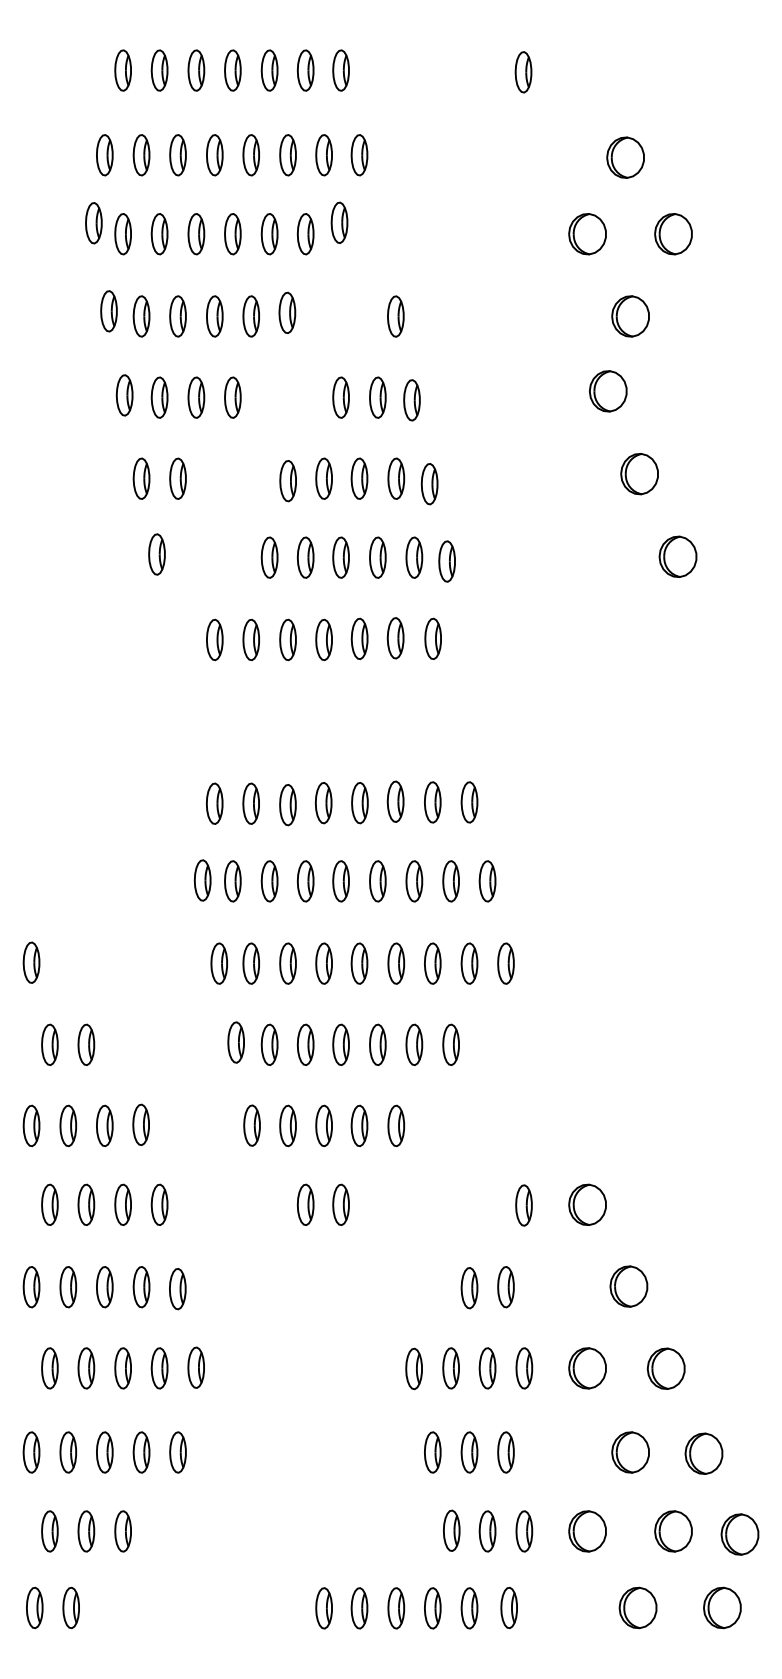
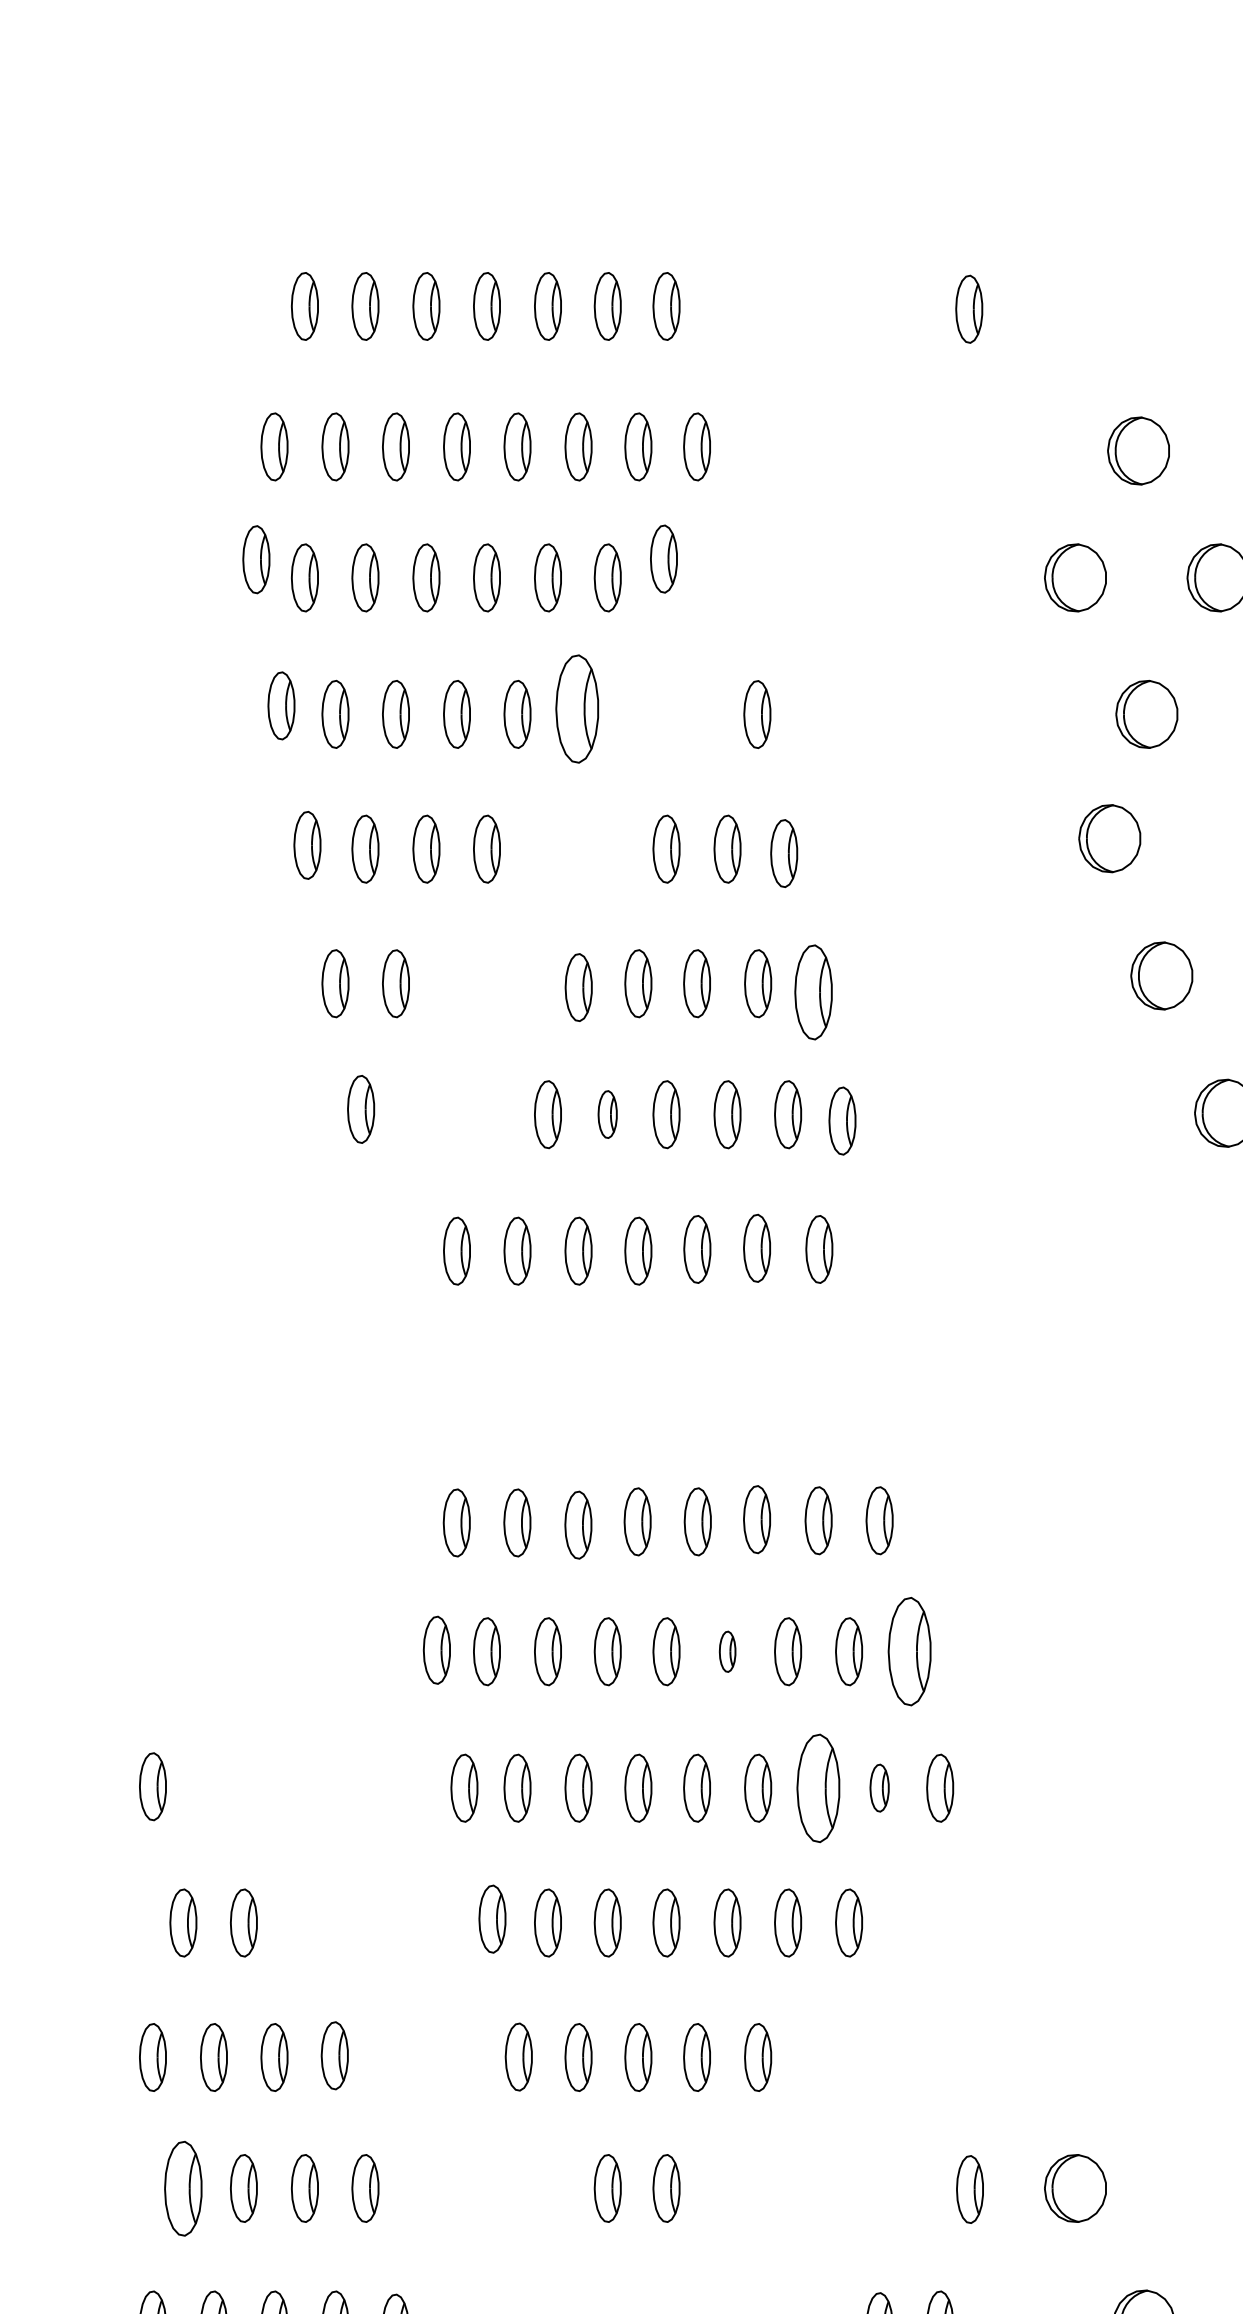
part: (287, 312) -> (577, 707), size x1.6
part: (429, 484) -> (813, 993), size x1.4
part: (305, 557) -> (607, 1114), size x0.7
part: (377, 881) -> (726, 1651), size x0.6
part: (487, 881) -> (909, 1651), size x1.6
part: (432, 963) -> (818, 1787), size x1.6
part: (469, 963) -> (879, 1787), size x0.7
part: (49, 1204) -> (182, 2187), size x1.4

